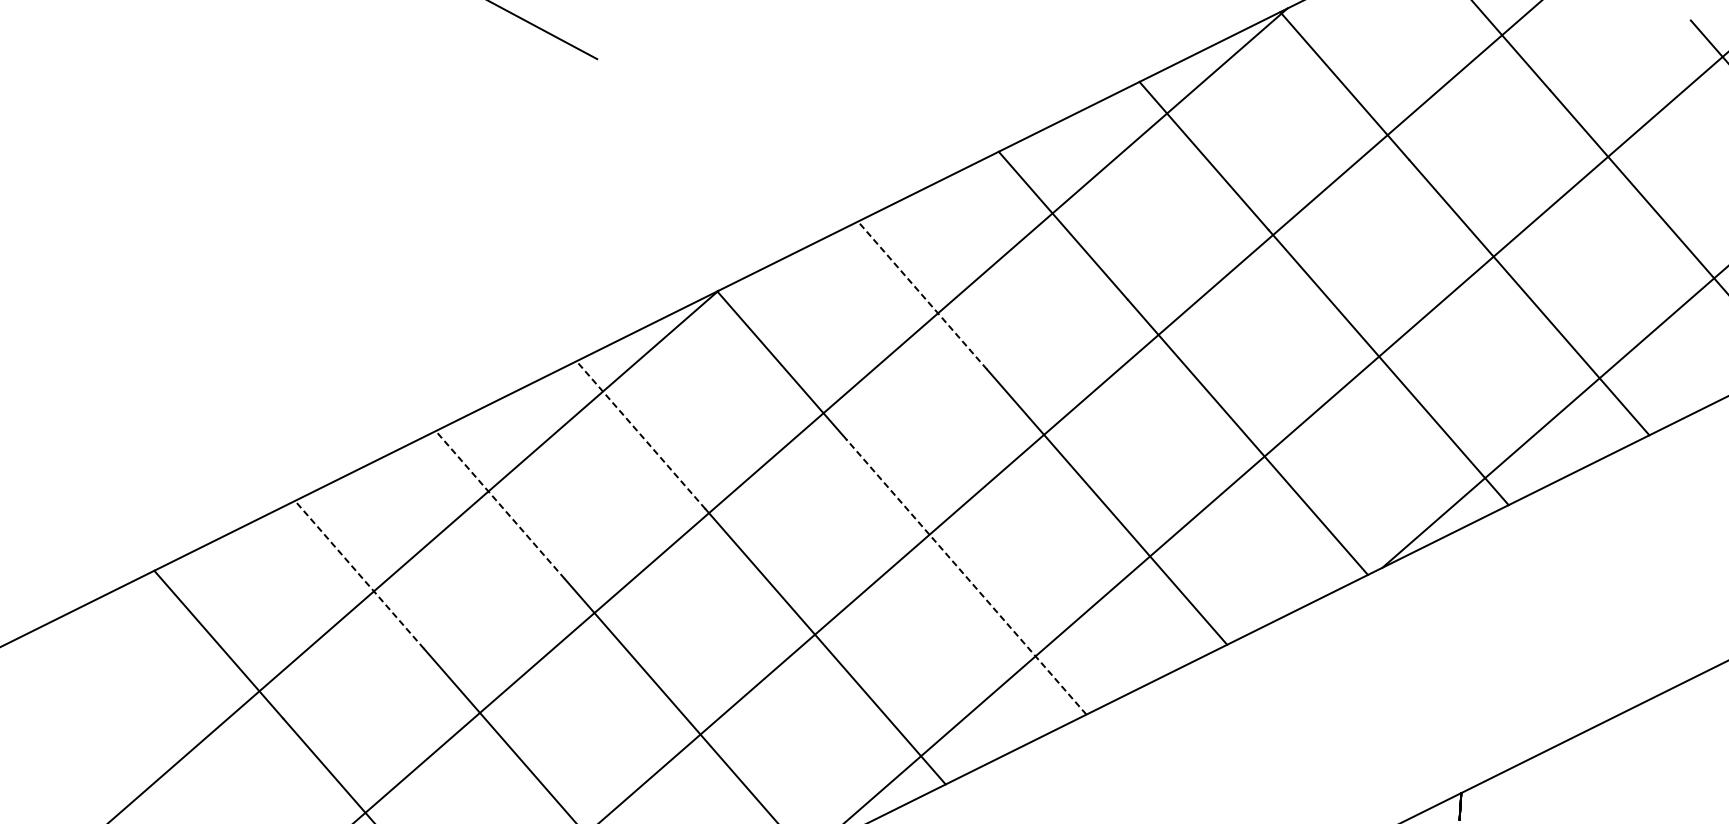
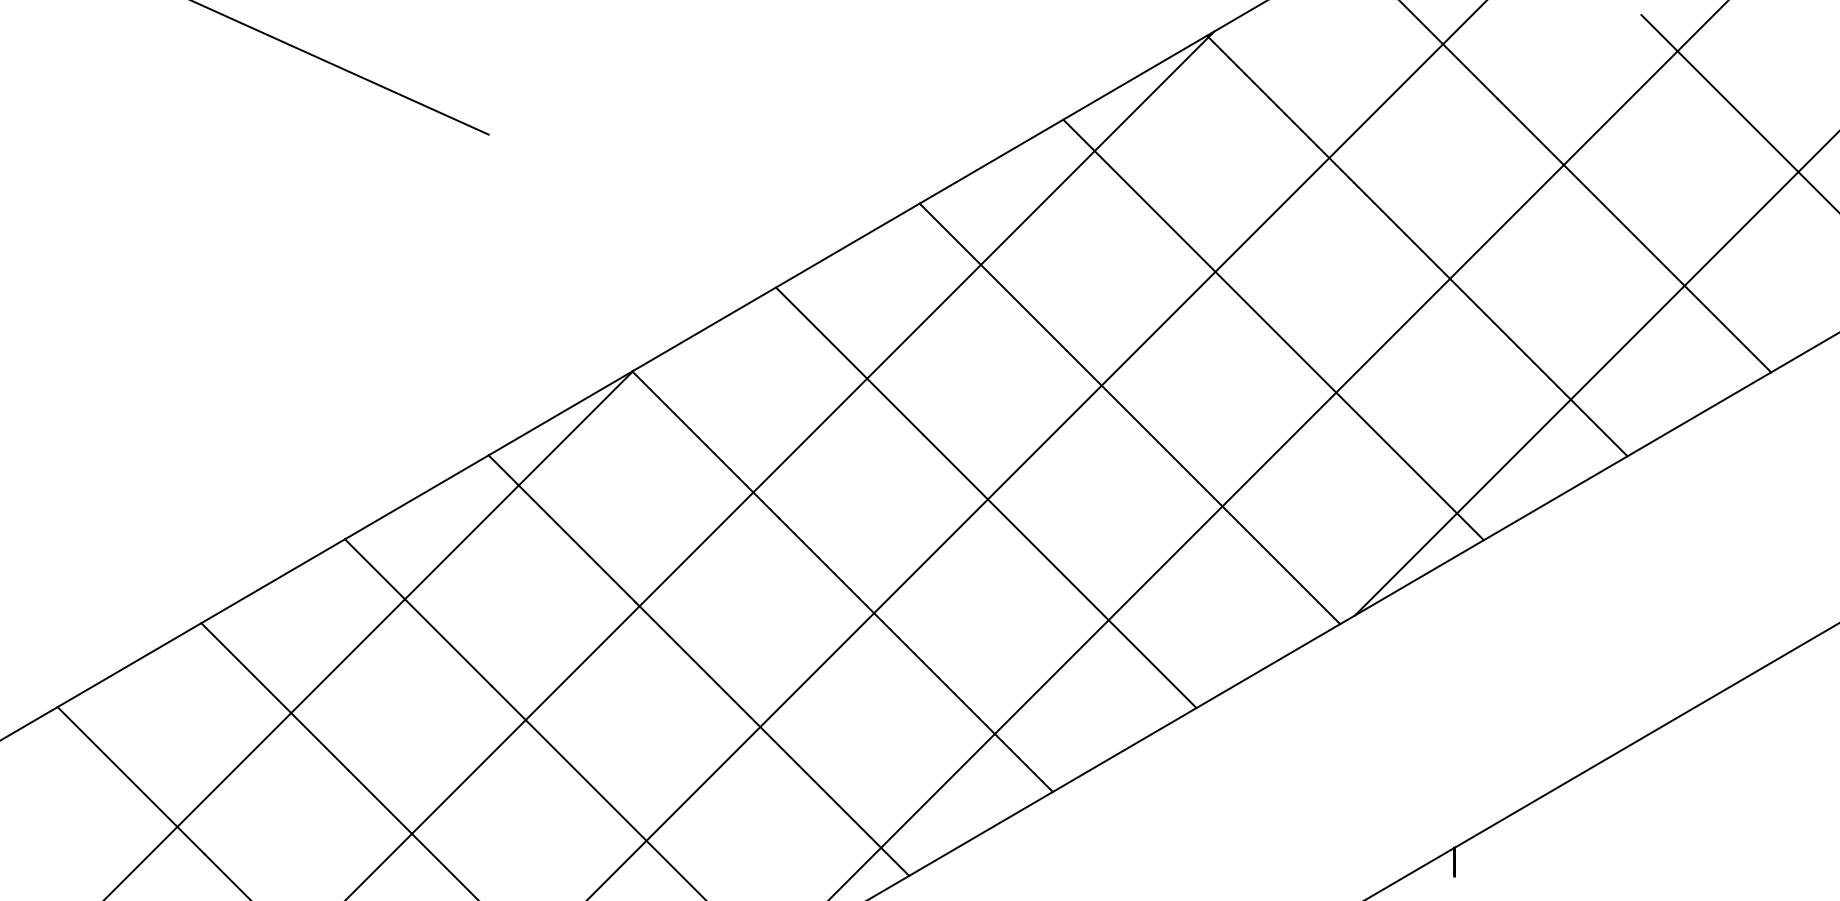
line: (922, 295) -> (849, 360), dashed -> solid
line: (640, 434) -> (561, 528), dashed -> solid
line: (500, 504) -> (418, 612), dashed -> solid
line: (359, 574) -> (274, 696), dashed -> solid
line: (965, 576) -> (915, 654), dashed -> solid

